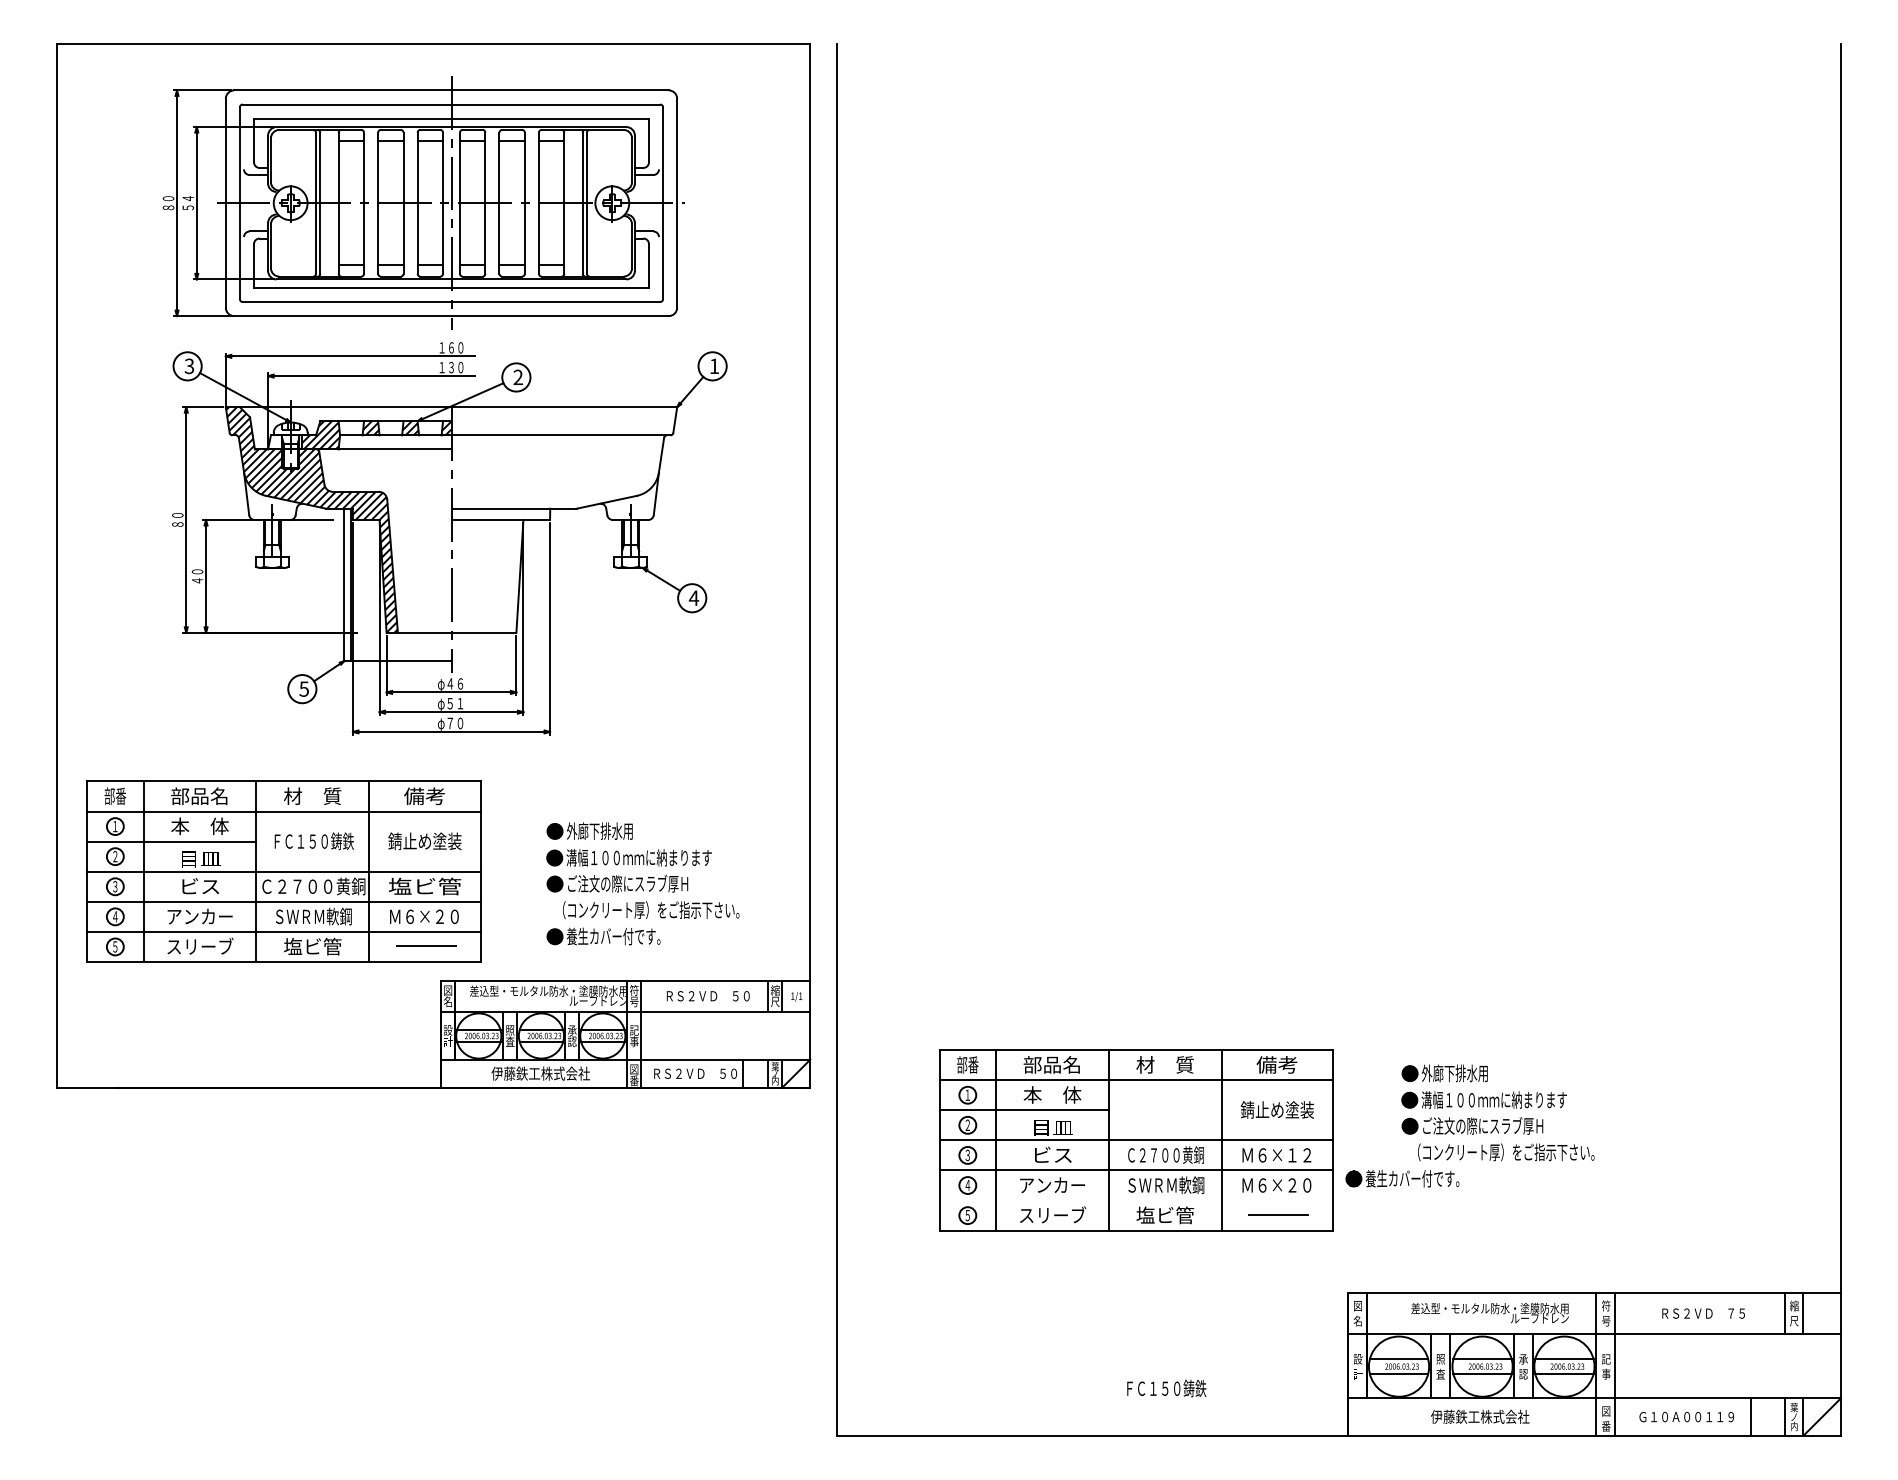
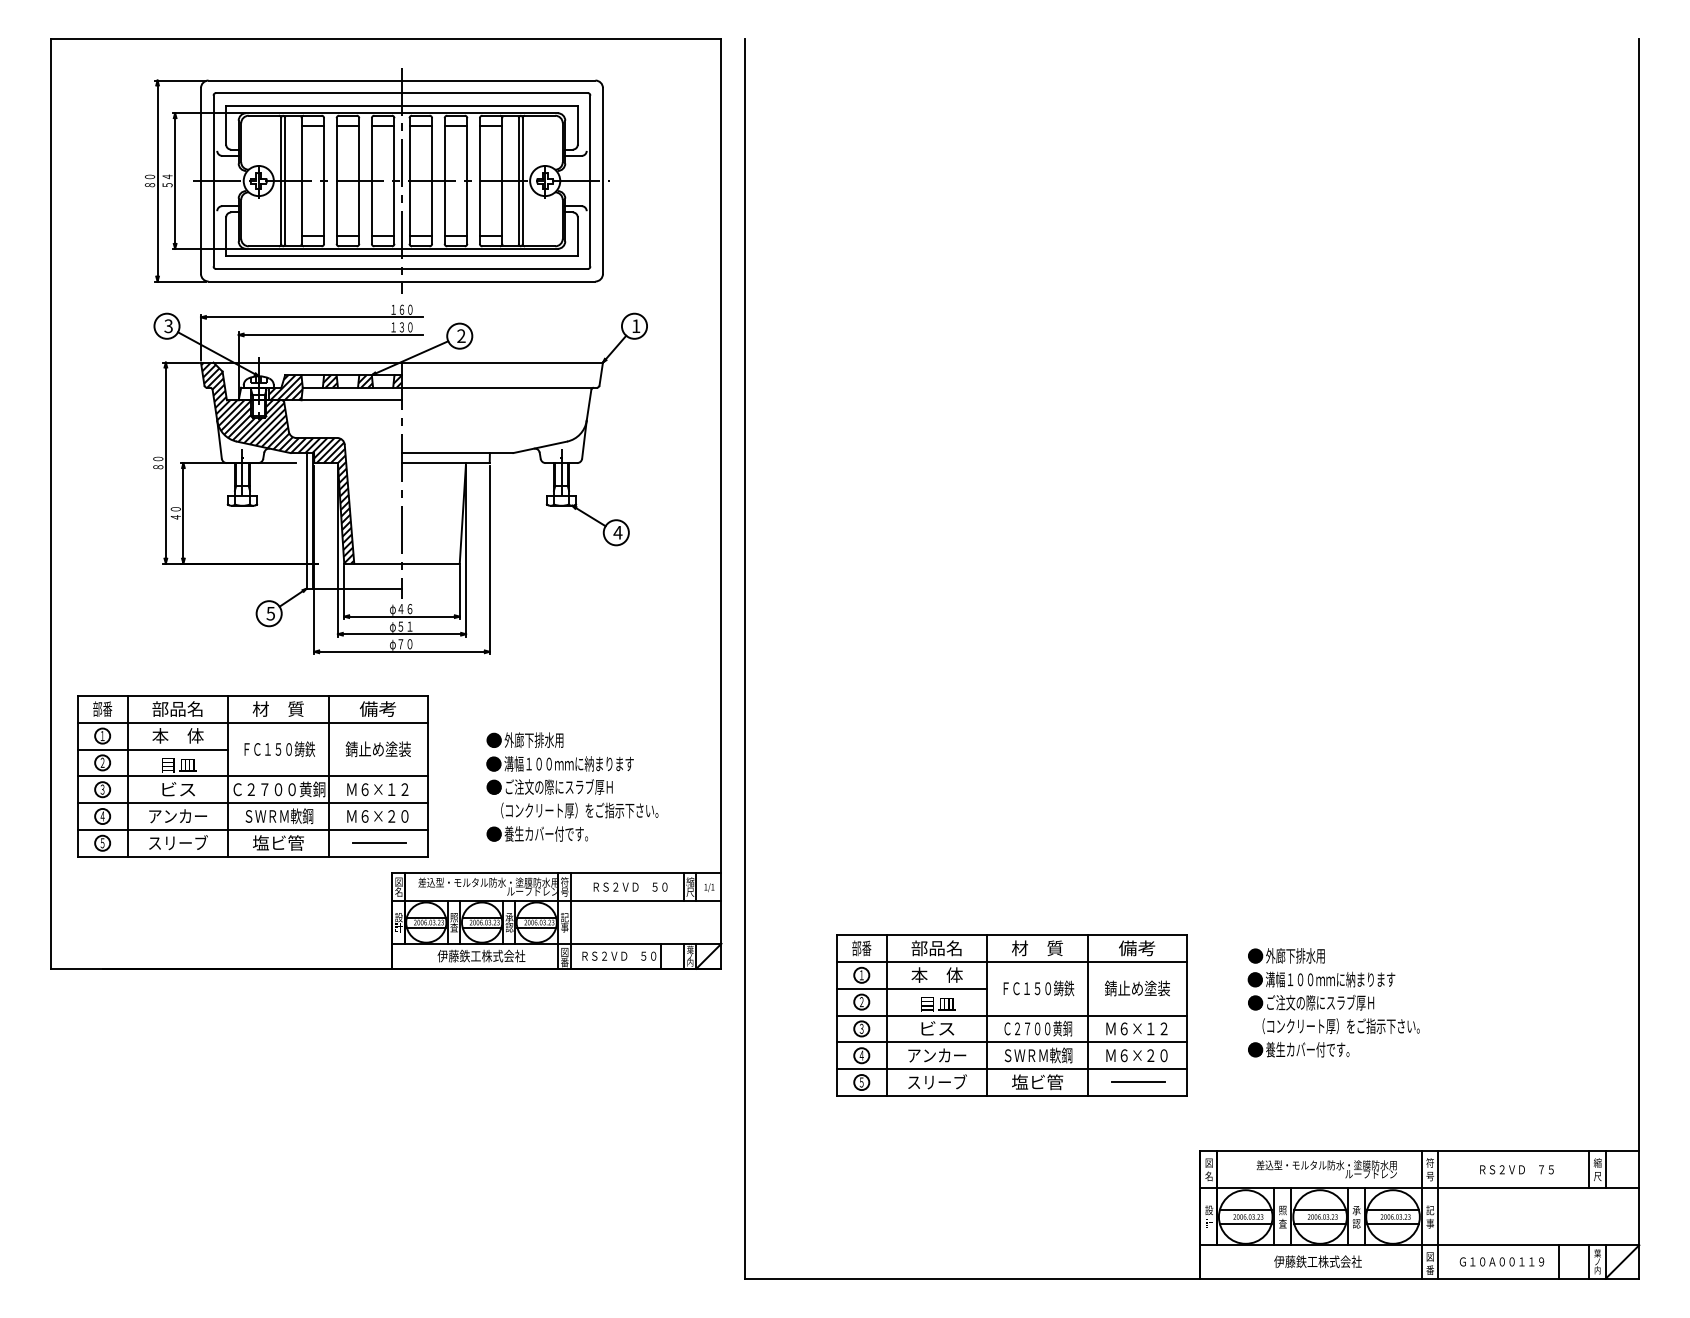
text: (425, 886) -> (378, 789), 塩ビ管 -> Ｍ６×１２
part: (1402, 1178) -> (1298, 1049), moved
line: (1135, 1200) -> (1011, 1069), added
text: (1166, 1388) -> (1038, 988), moved

